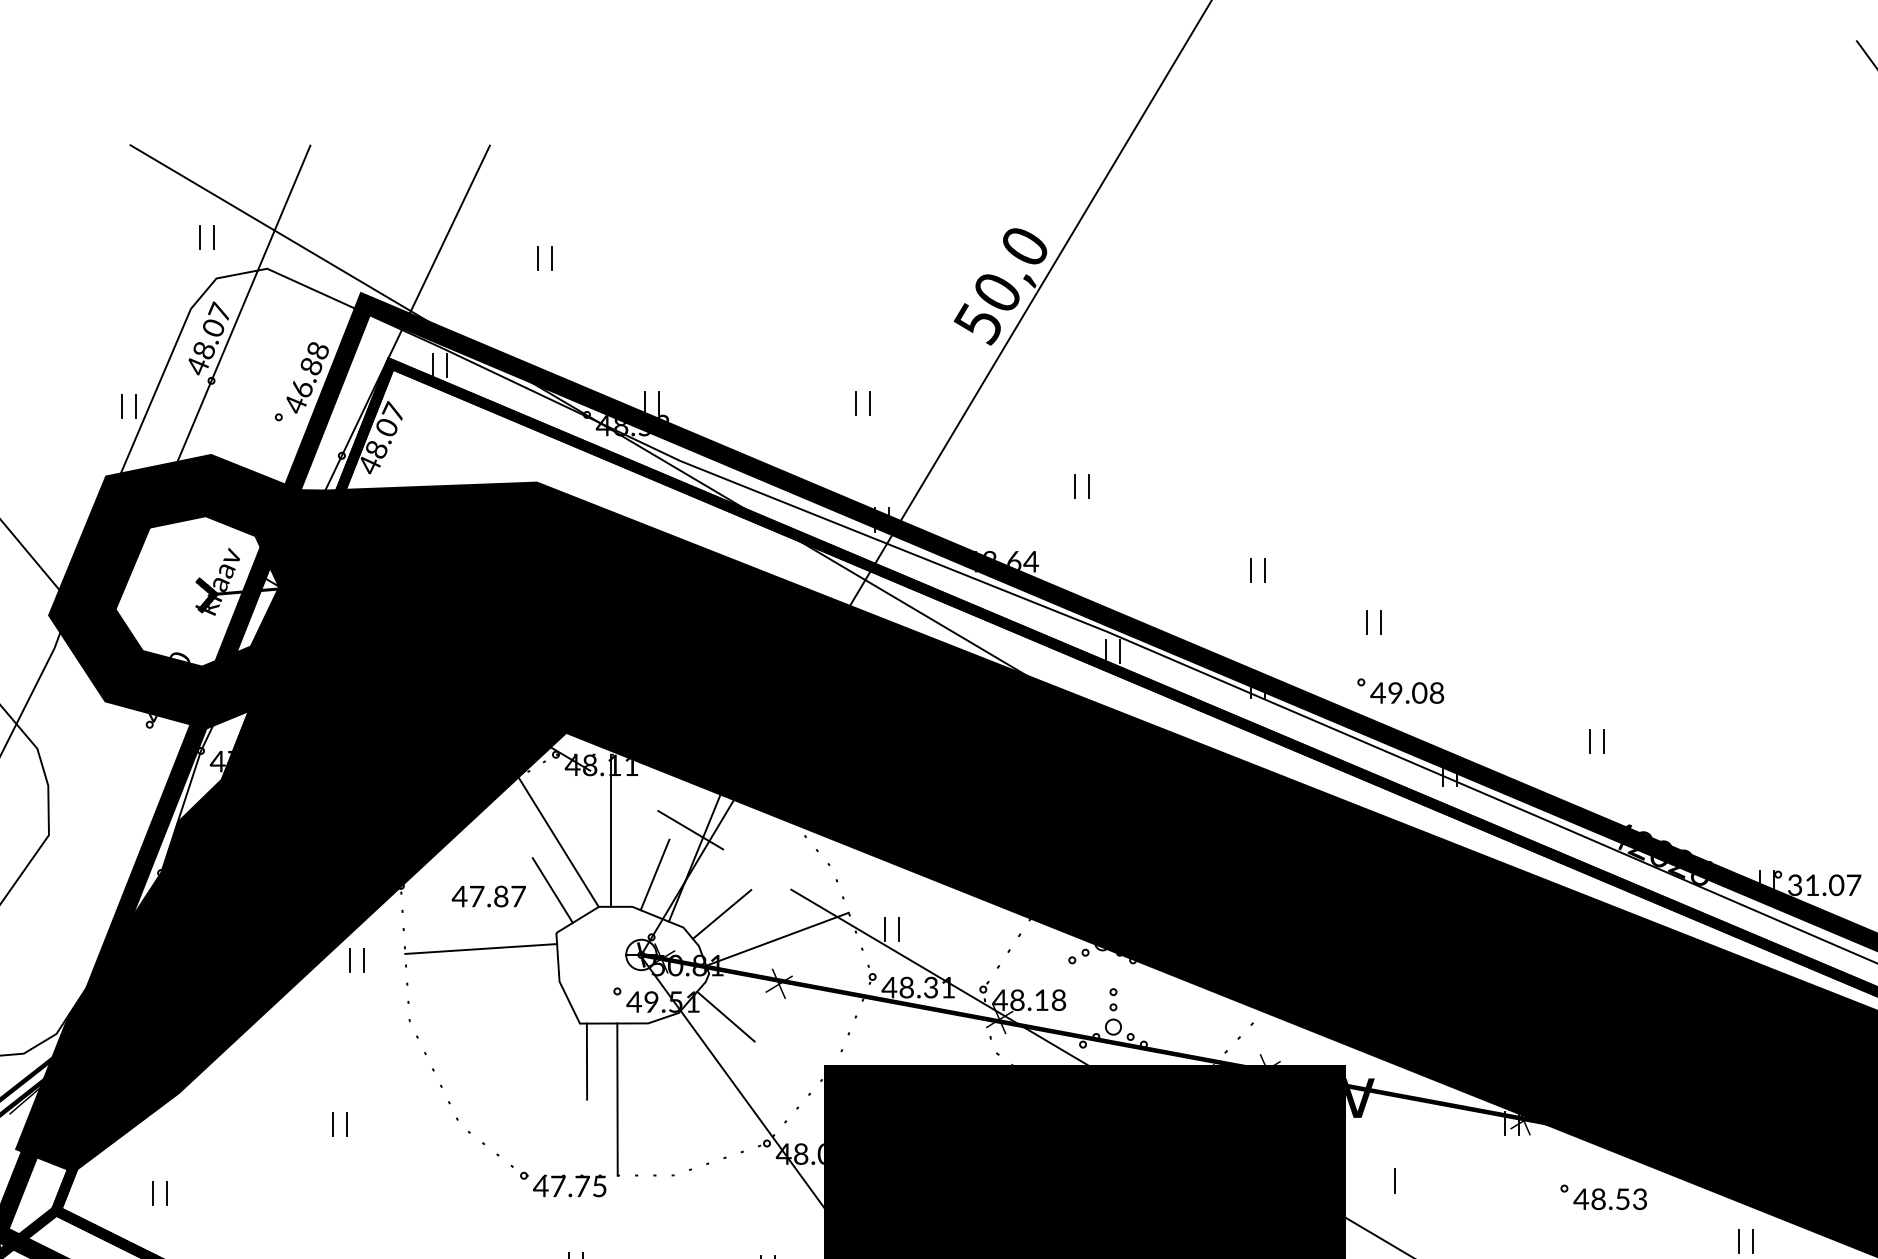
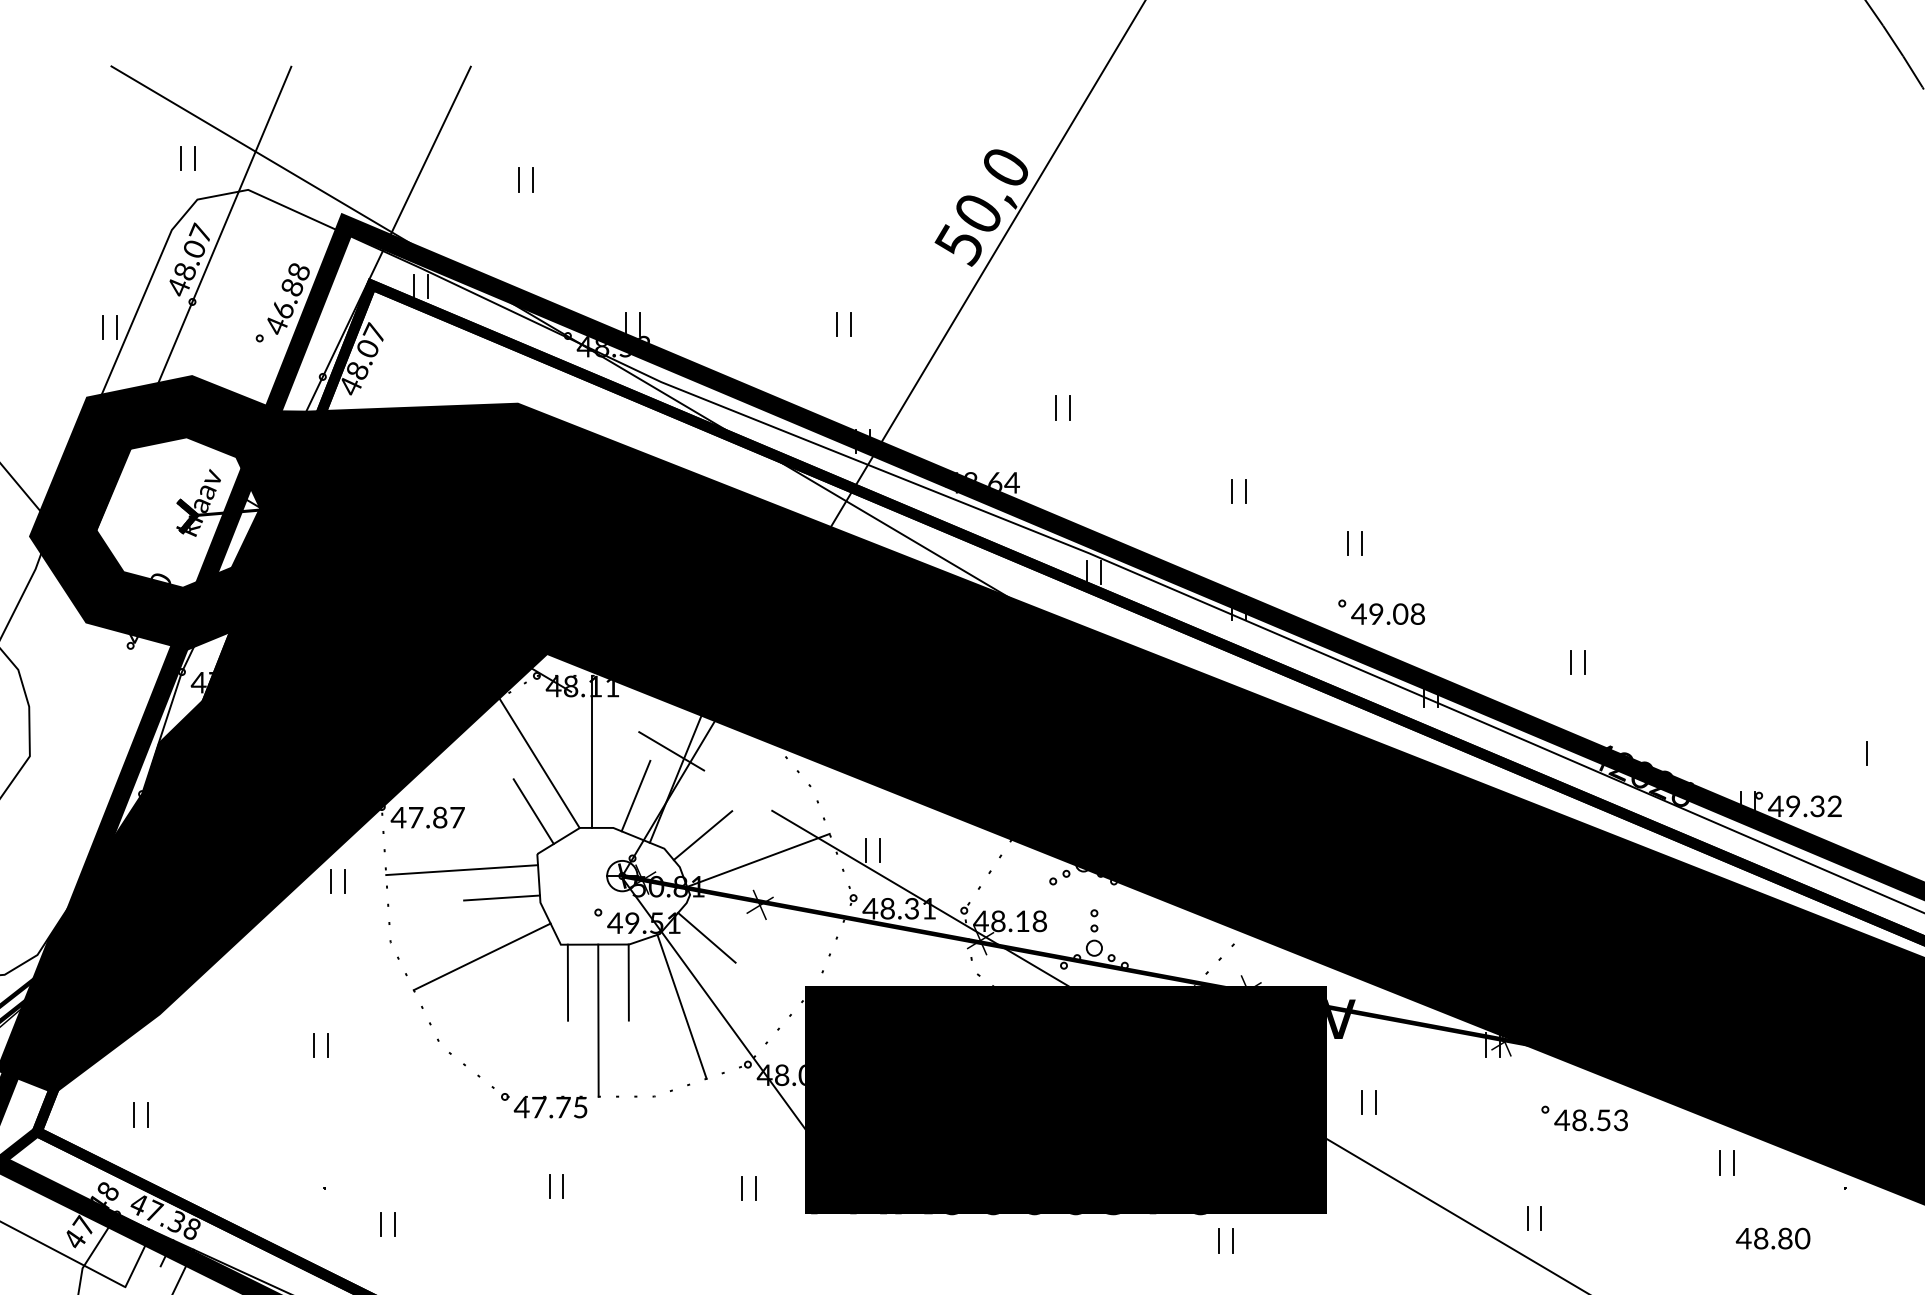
text: (1824, 885) -> (1805, 806), 31.07 -> 49.32
text: (488, 896) -> (427, 817), moved
line: (521, 976) -> (502, 897), added
line: (500, 1035) -> (481, 956), added
line: (647, 1061) -> (628, 982), added
line: (700, 1085) -> (681, 1006), added
line: (1380, 1181) -> (1361, 1102), added

